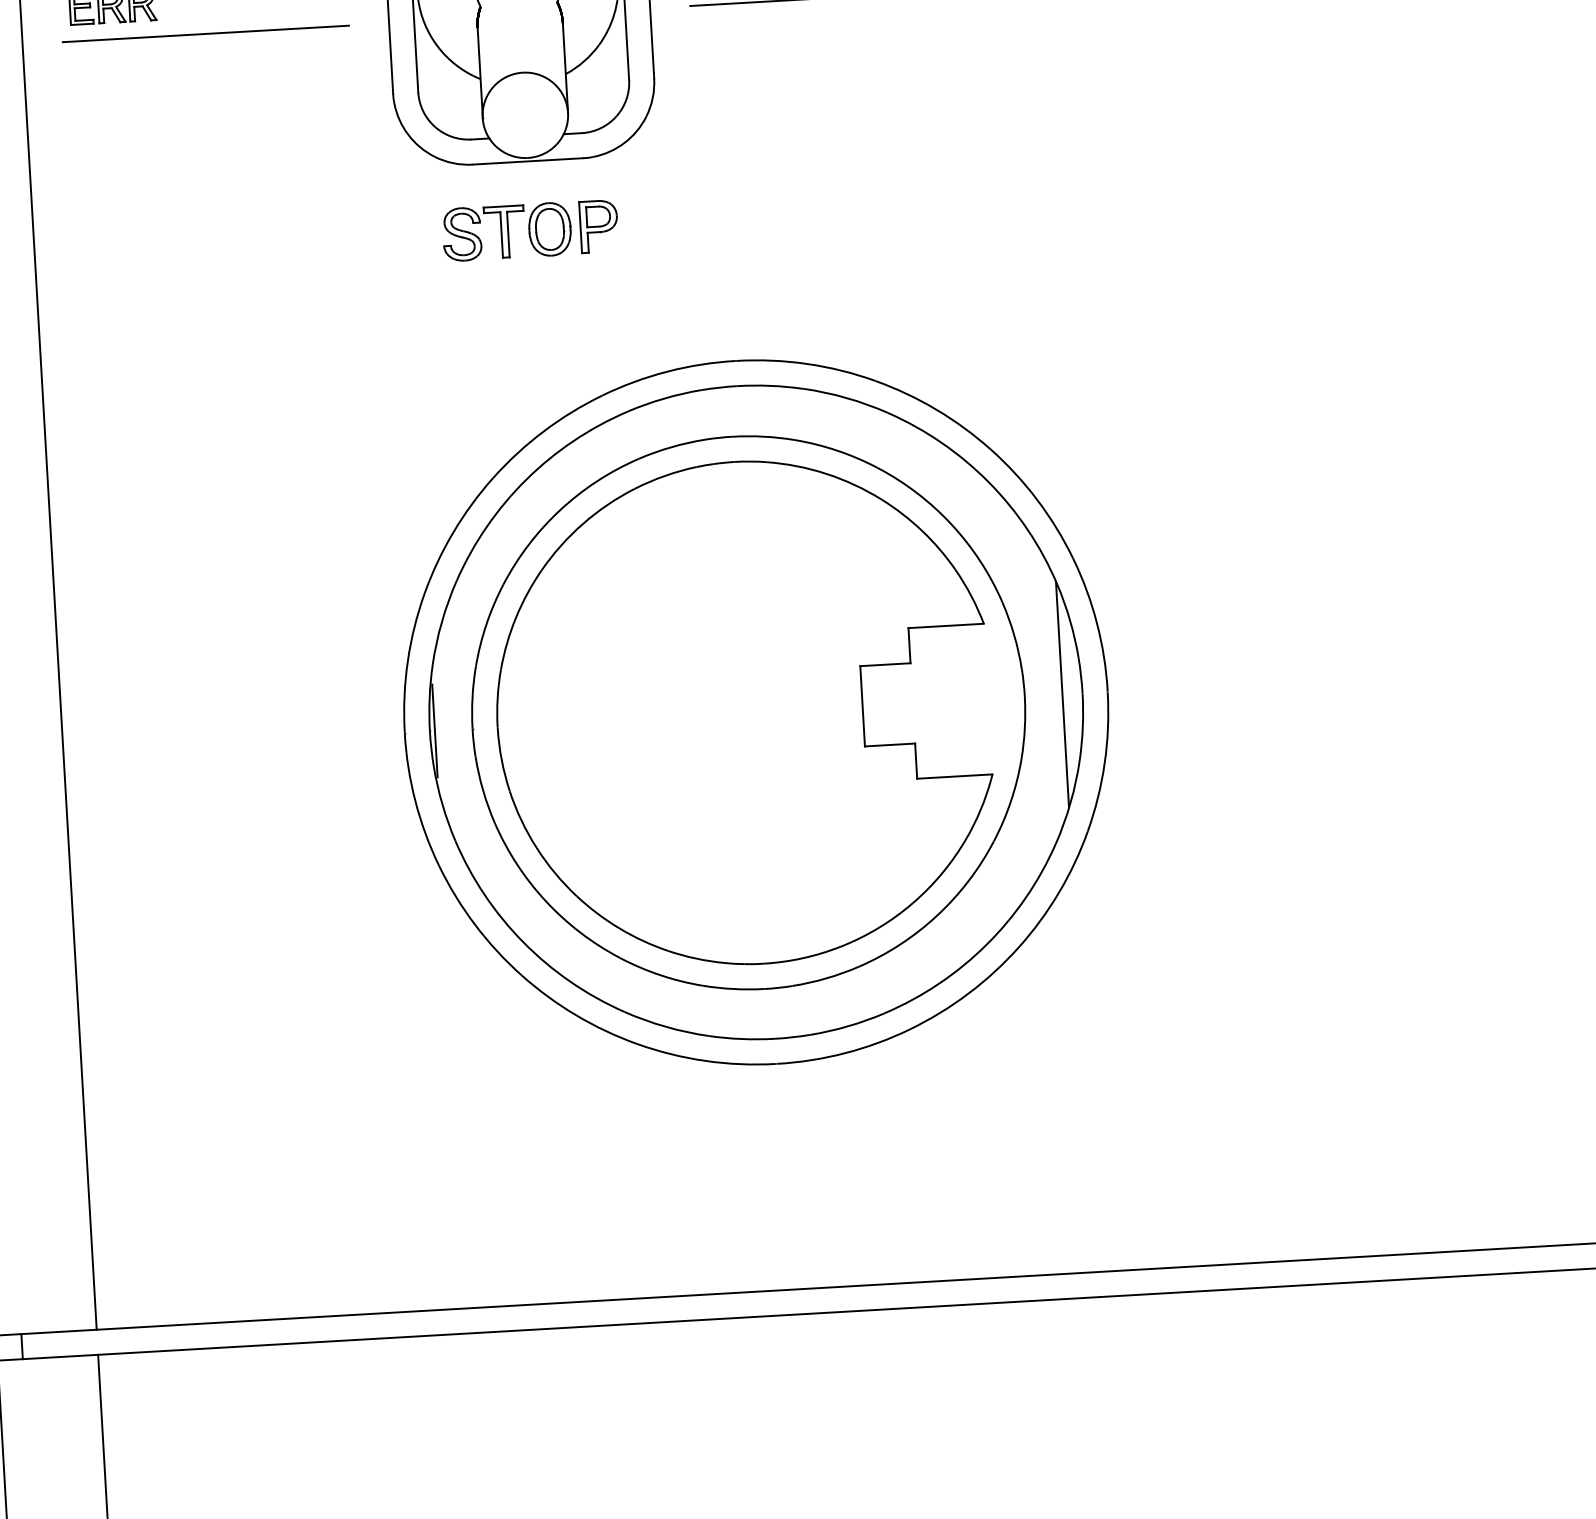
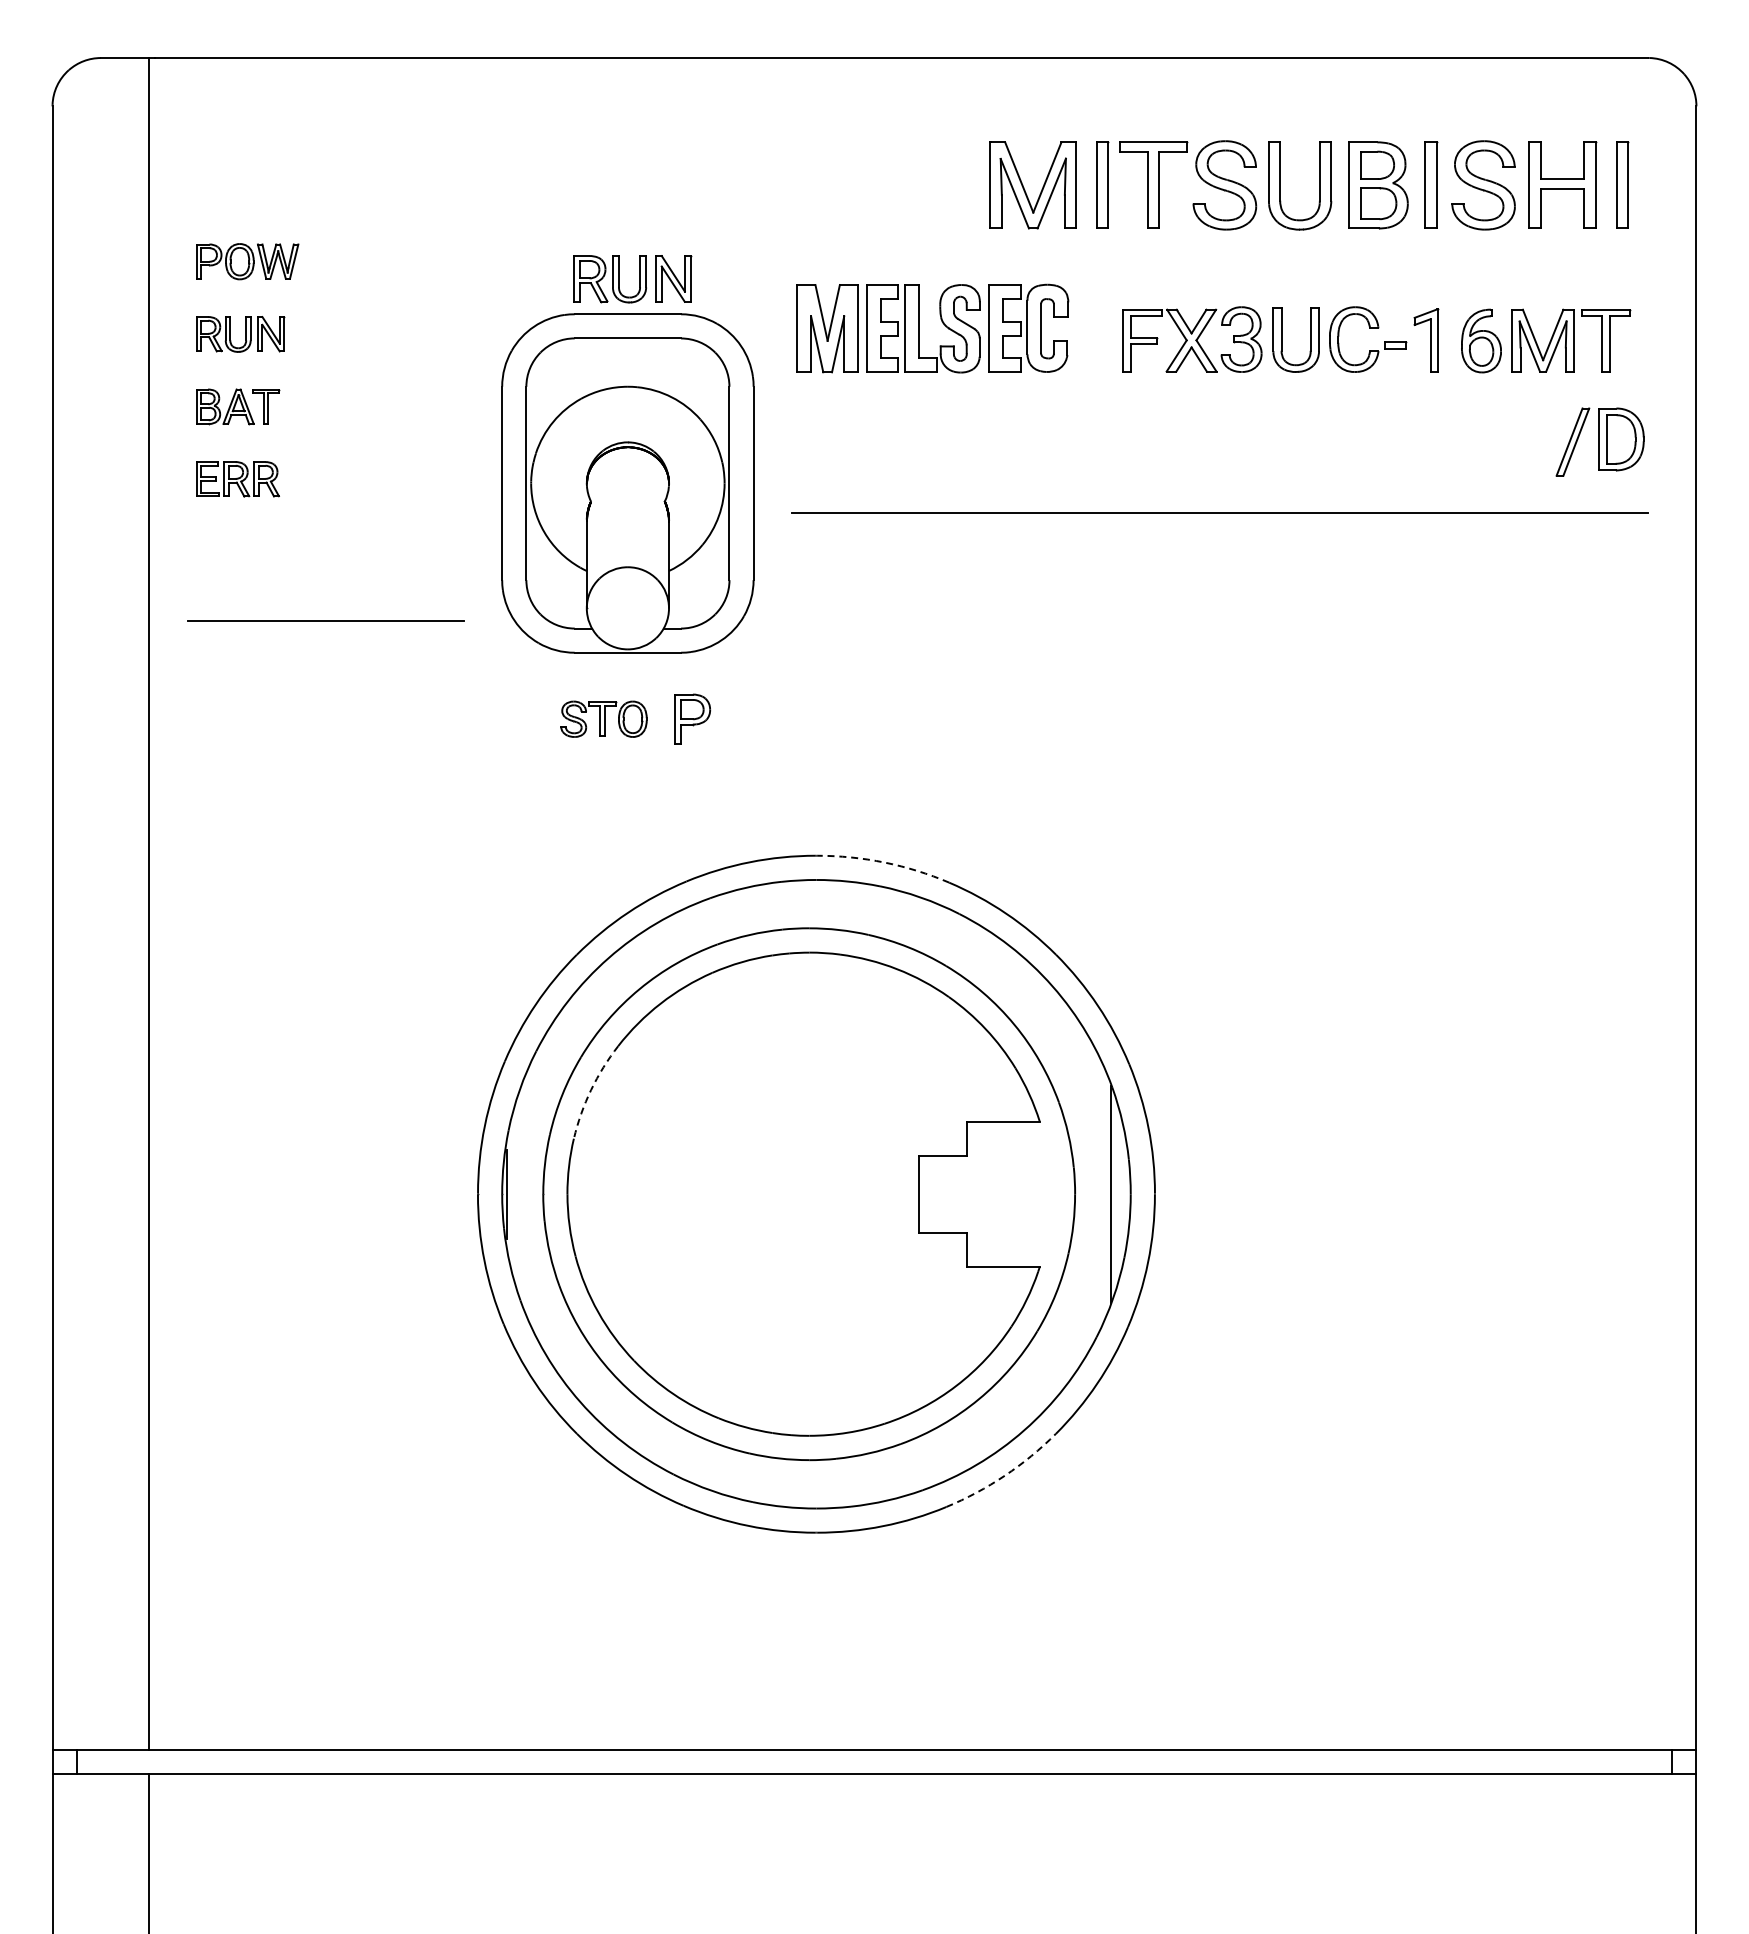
line: (205, 33) -> (325, 620), moved
part: (506, 232) -> (603, 719), size x0.7
arc: (807, 363) -> (884, 862), solid -> dashed
arc: (516, 618) -> (591, 1090), solid -> dashed
arc: (968, 993) -> (1004, 1475), solid -> dashed

